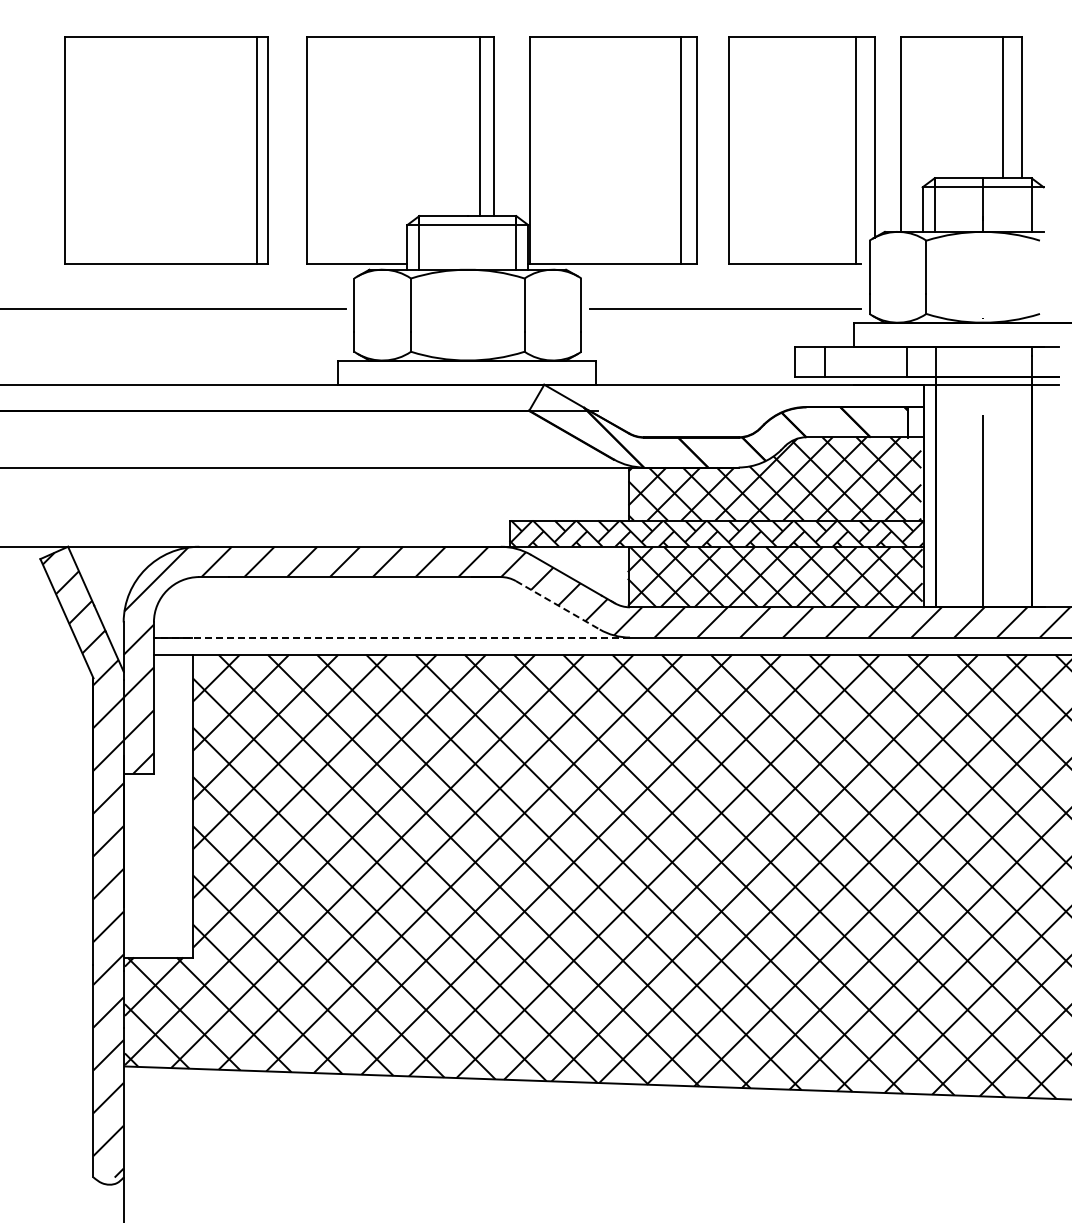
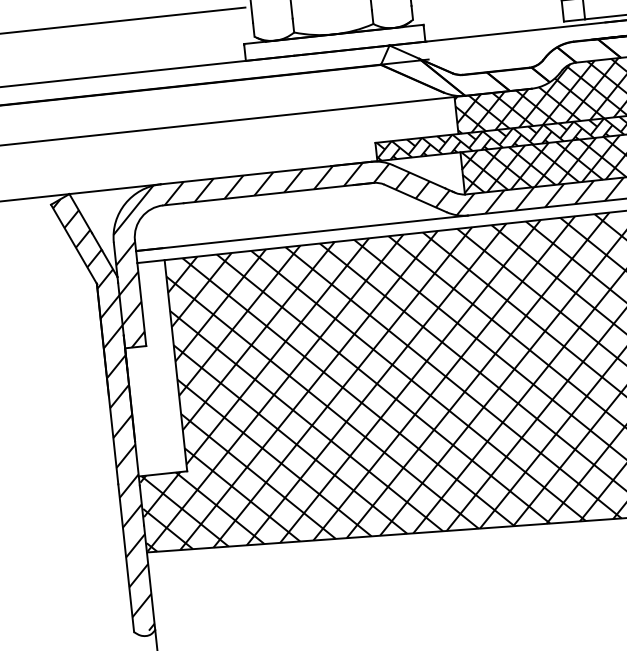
line: (558, 605) -> (415, 198), dashed -> solid
line: (391, 637) -> (301, 233), dashed -> solid

